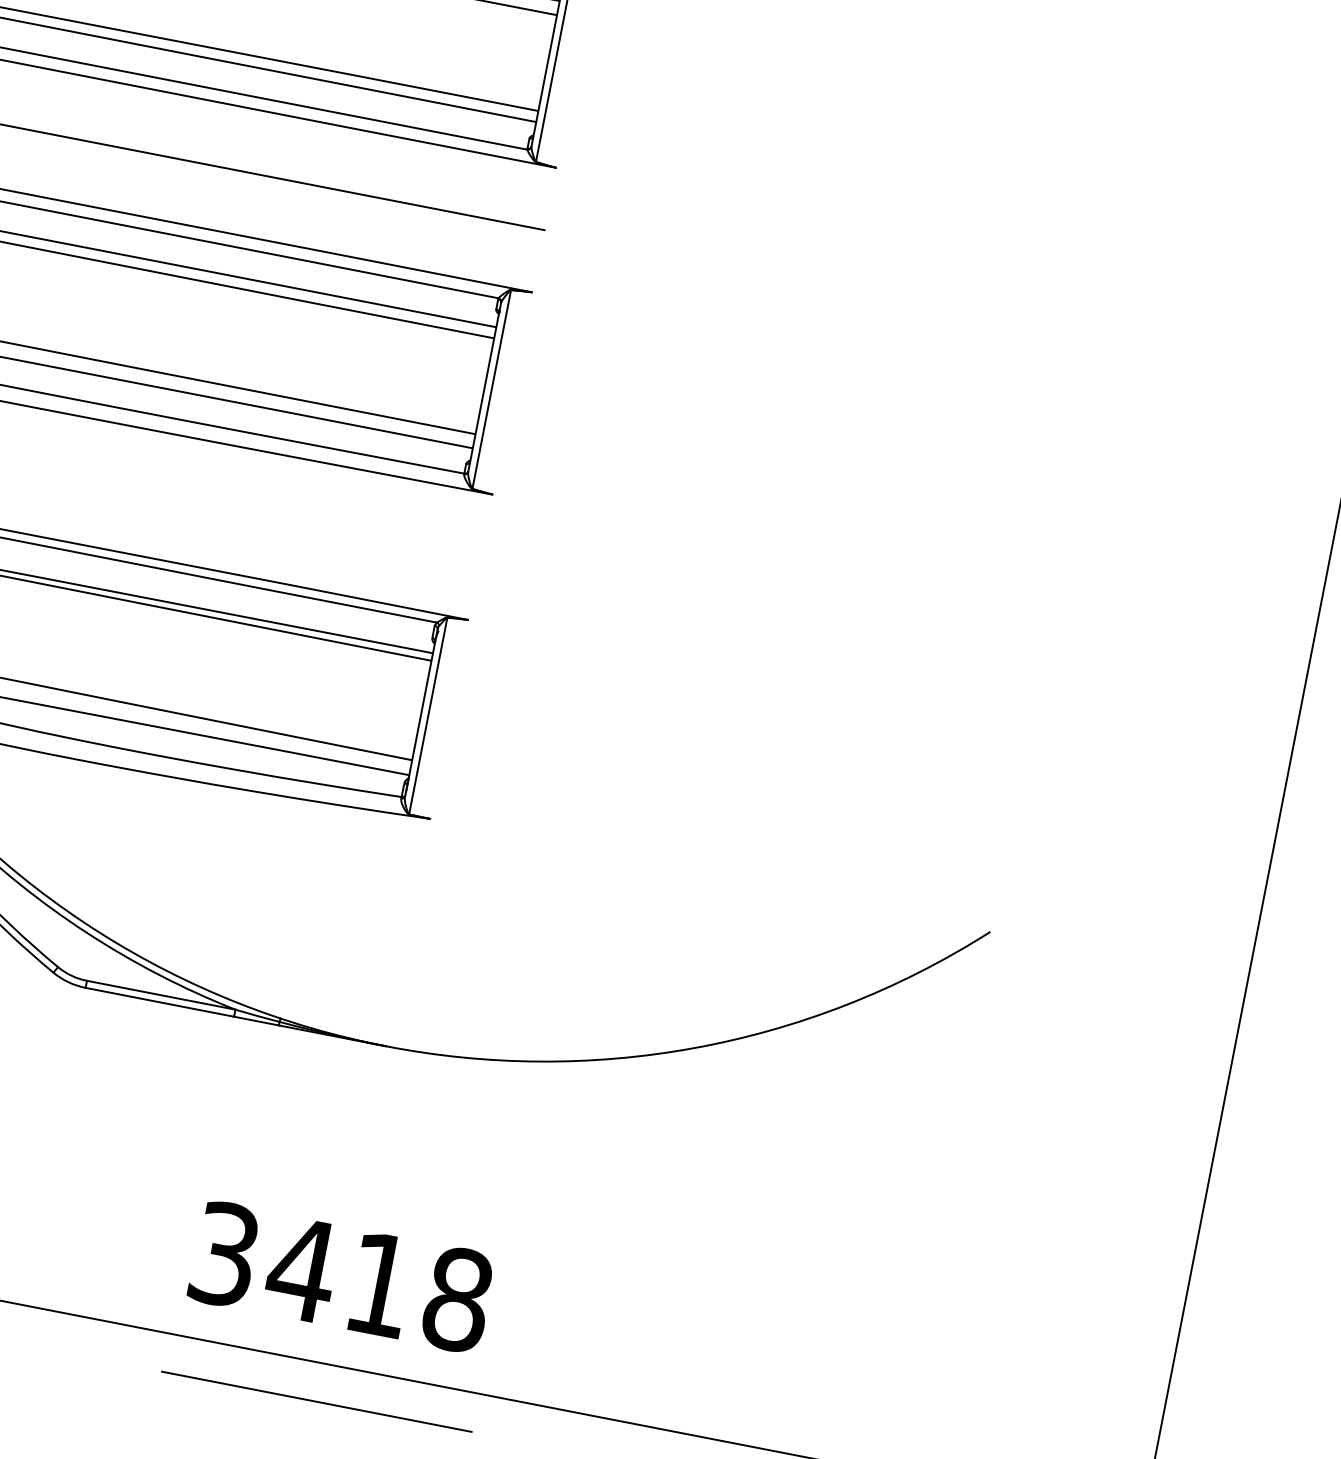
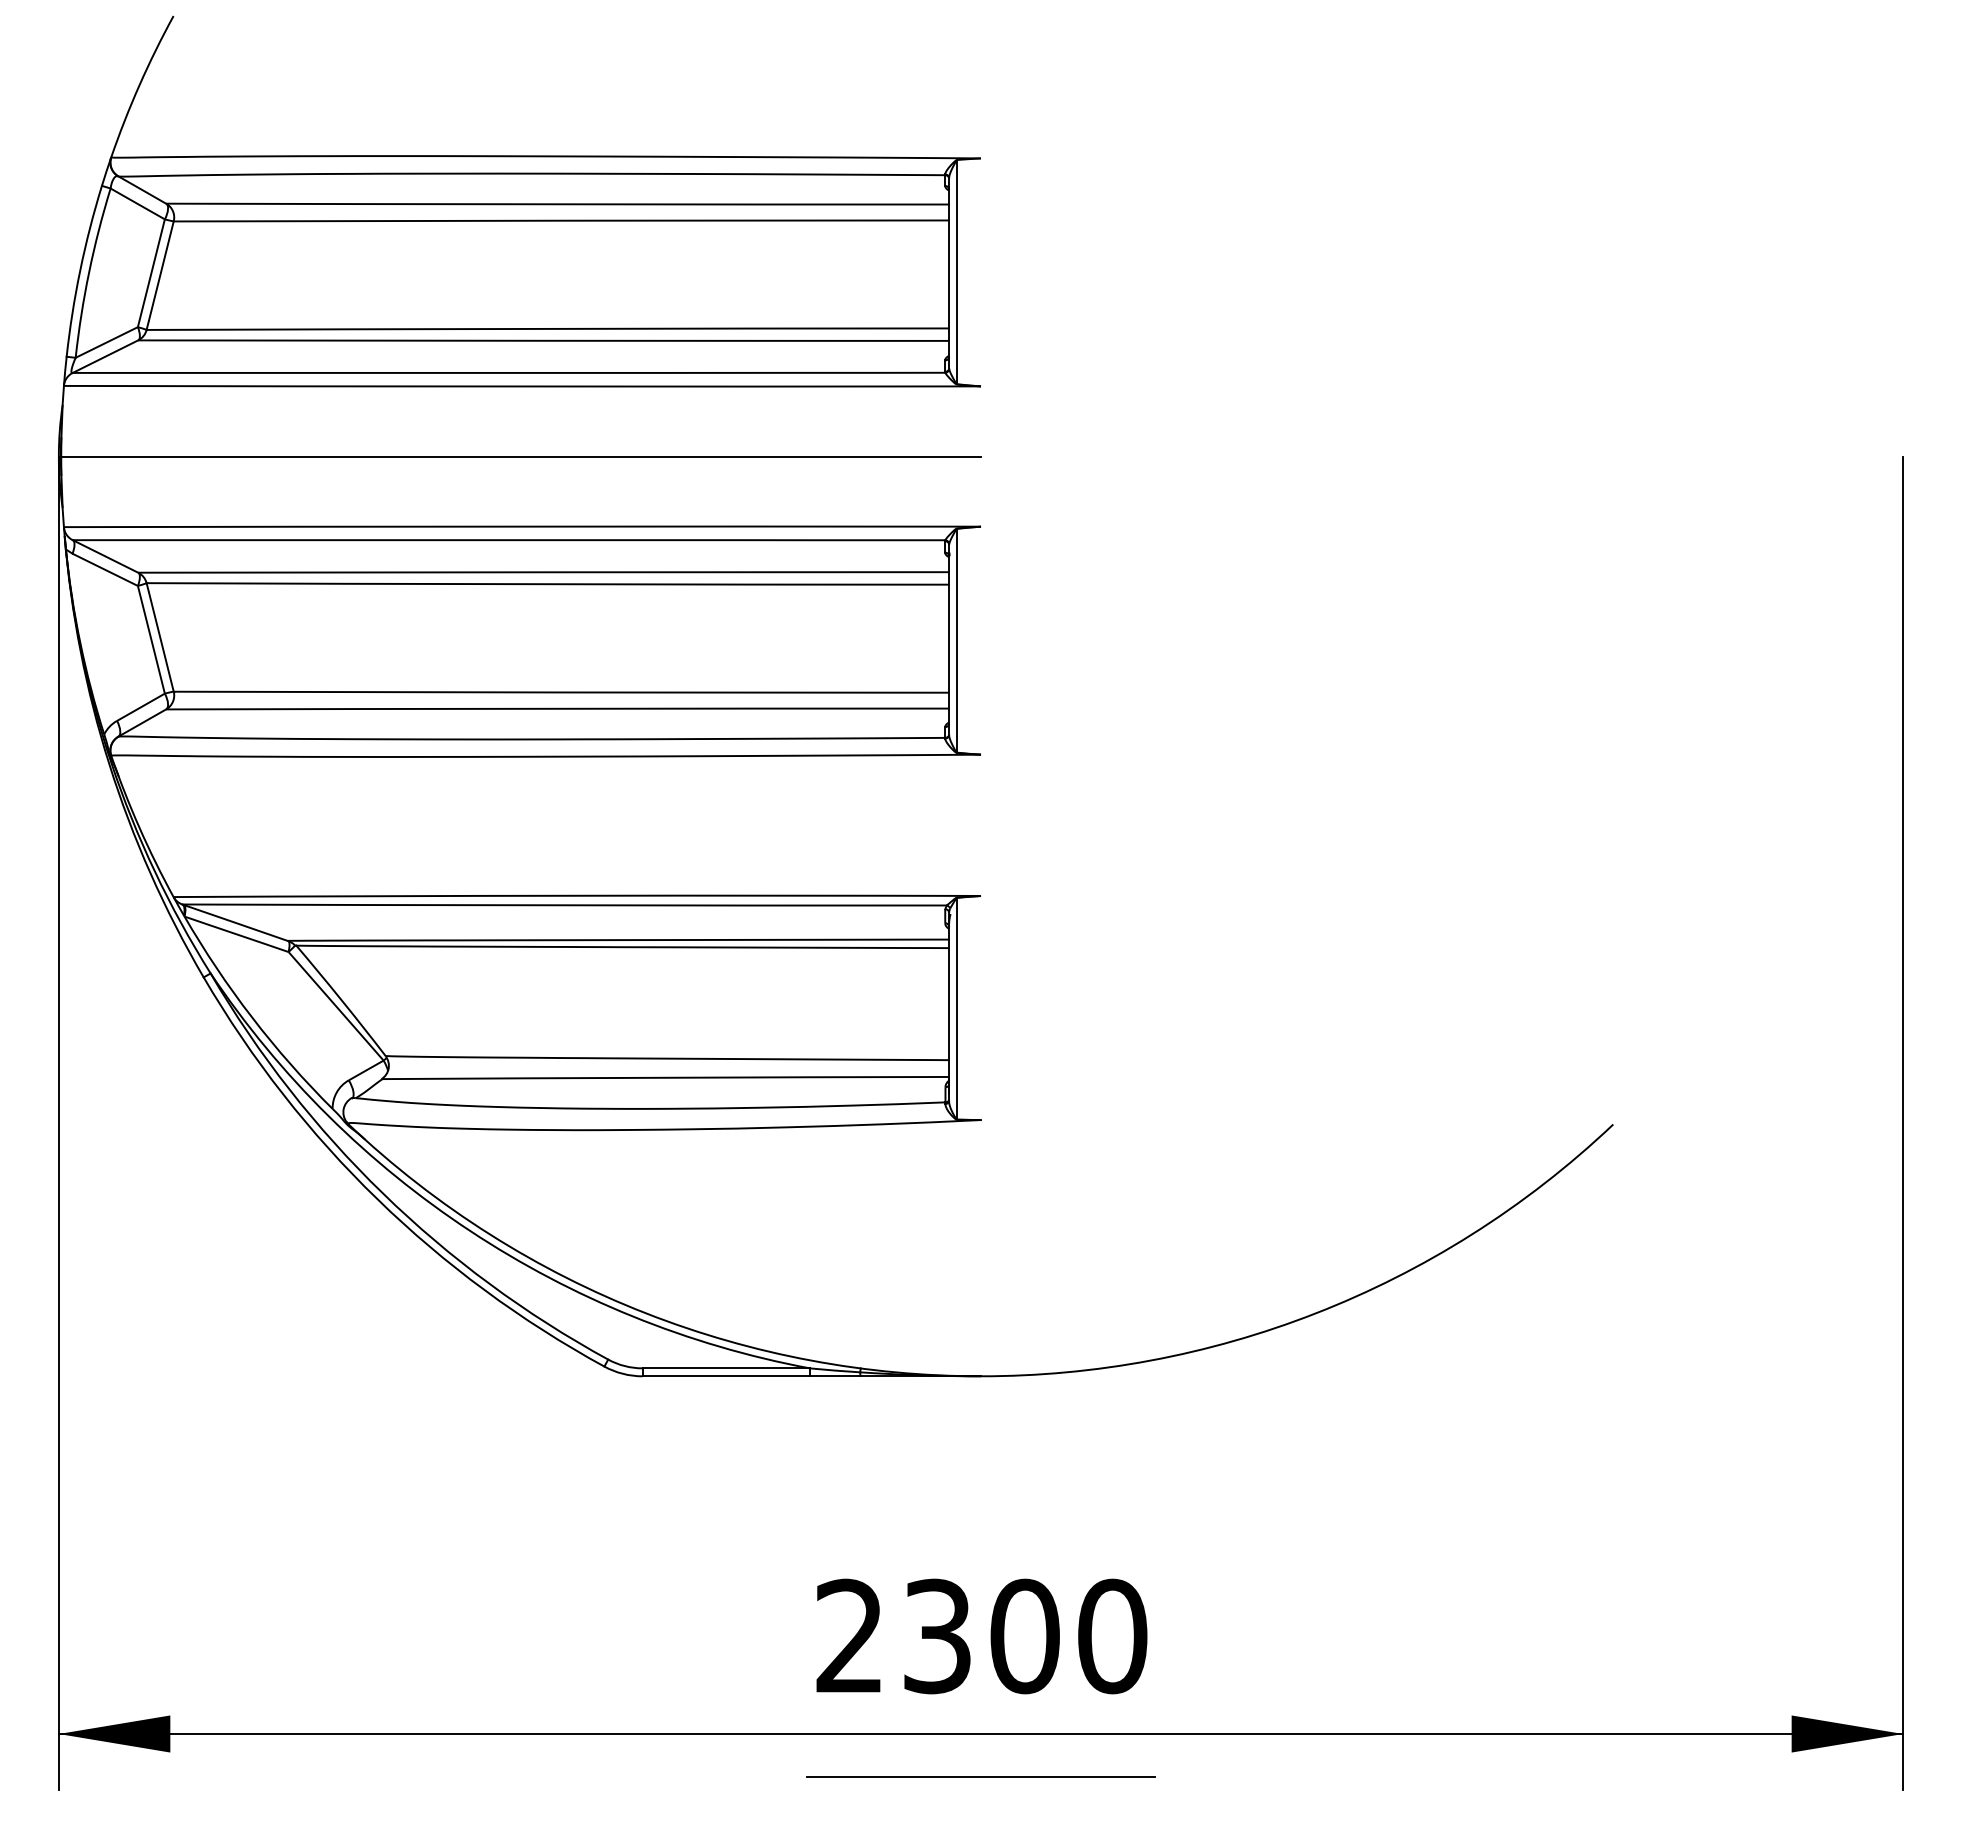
text: (341, 1277) -> (981, 1636), 3418 -> 2300

